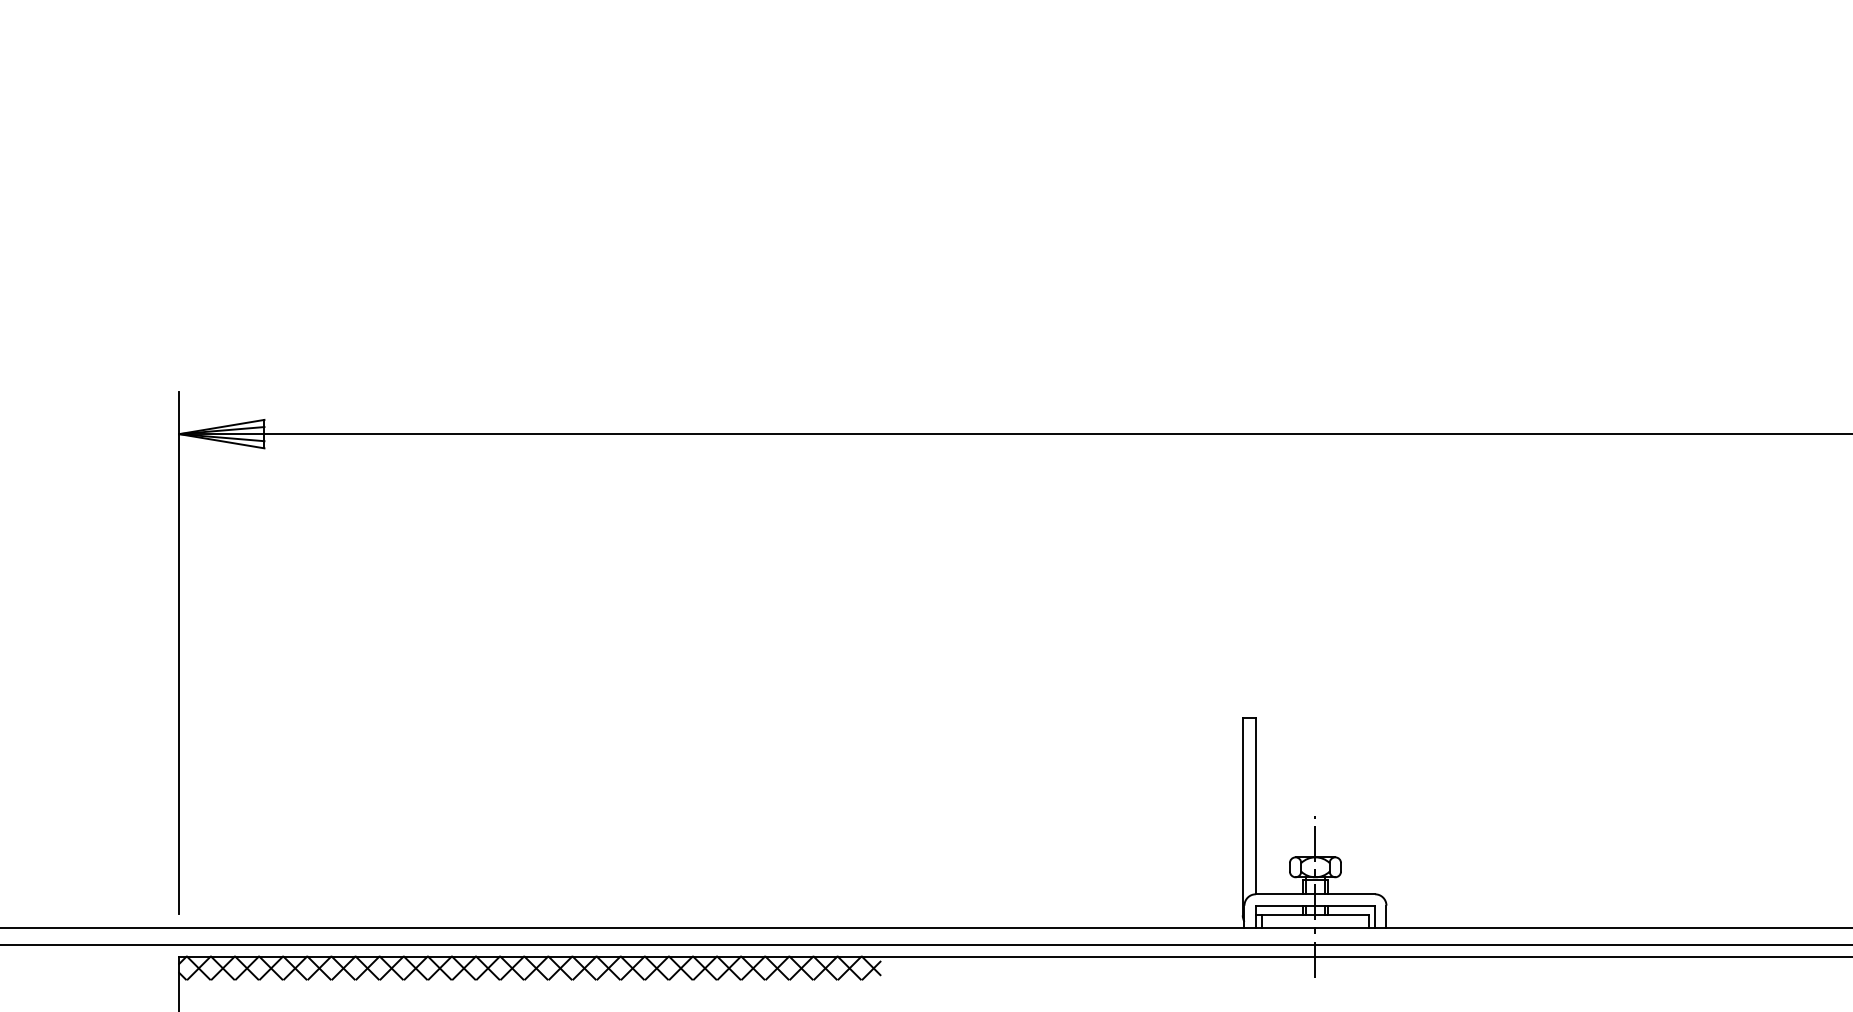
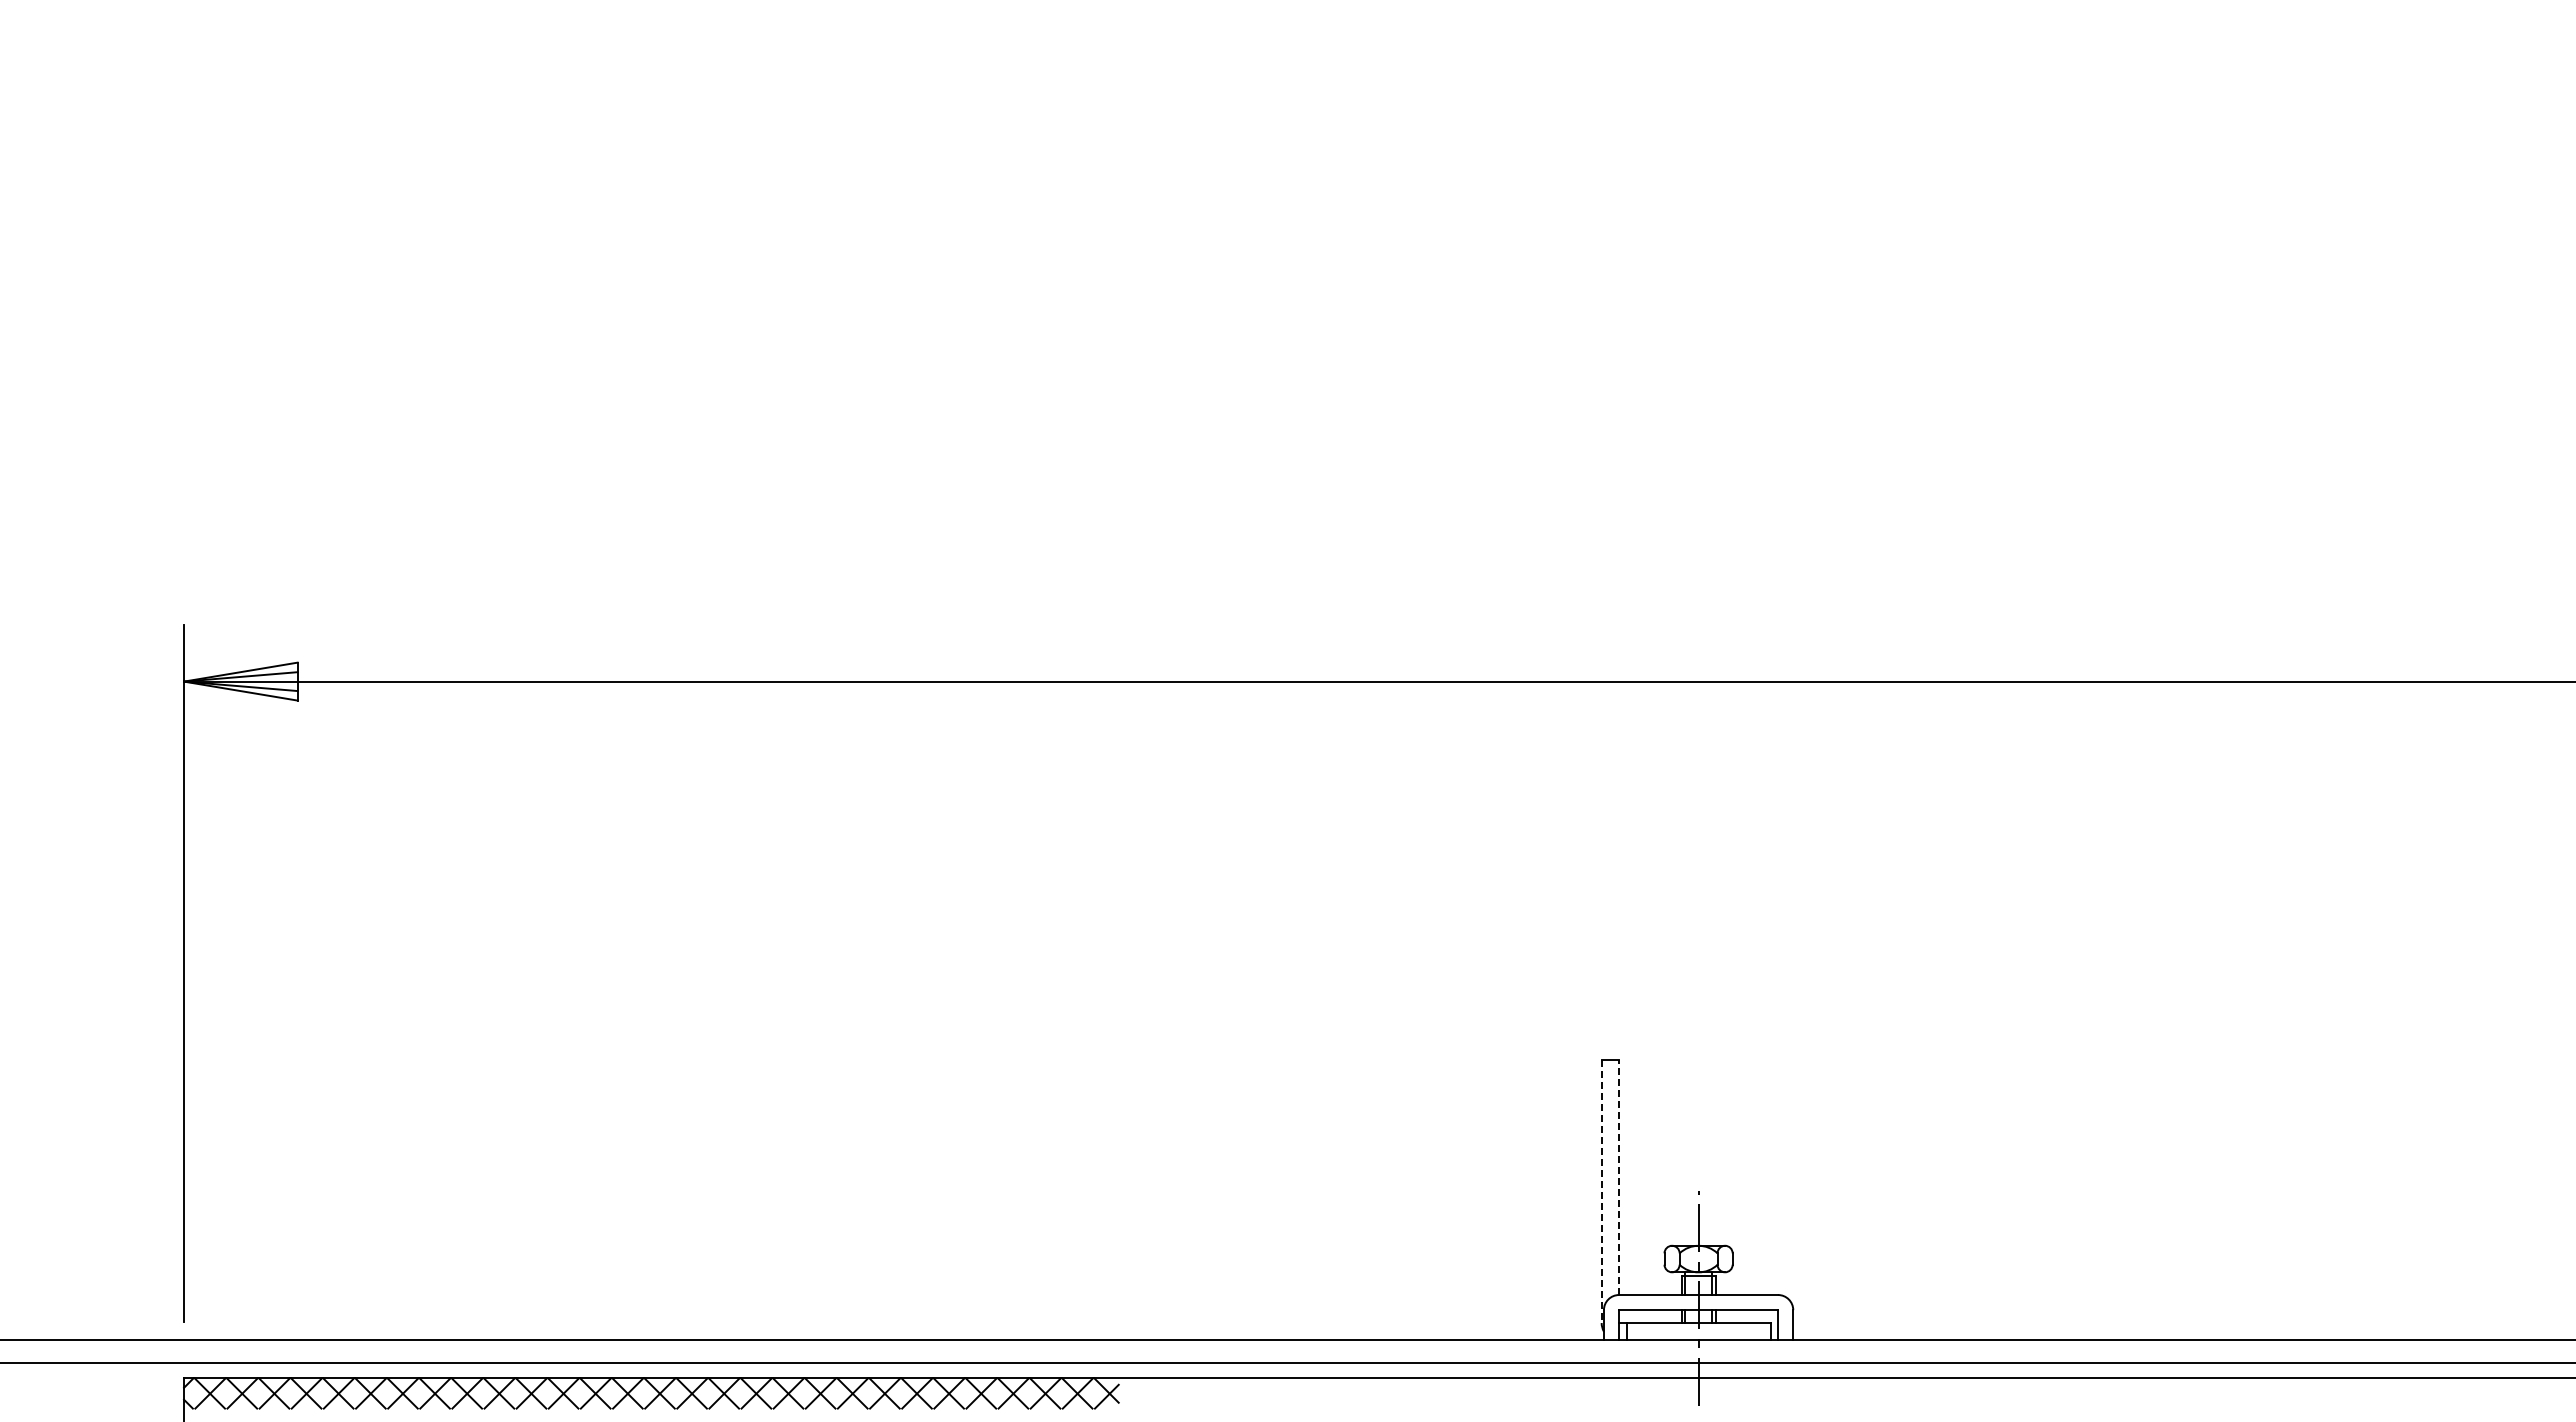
line: (1256, 806) -> (1619, 1177), solid -> dashed
line: (1242, 817) -> (1601, 1192), solid -> dashed

